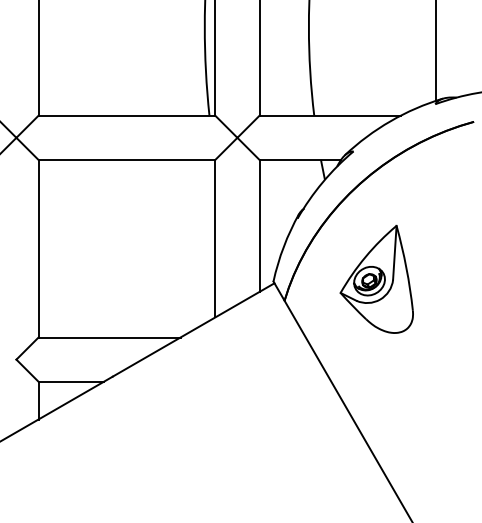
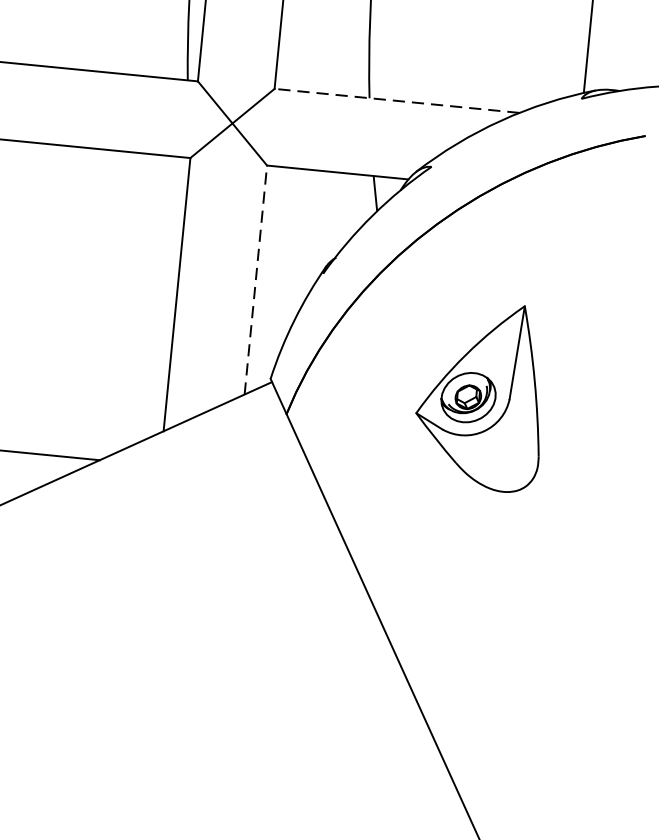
line: (330, 115) -> (397, 100), solid -> dashed
line: (259, 225) -> (255, 279), solid -> dashed
part: (376, 278) -> (481, 394), moved

